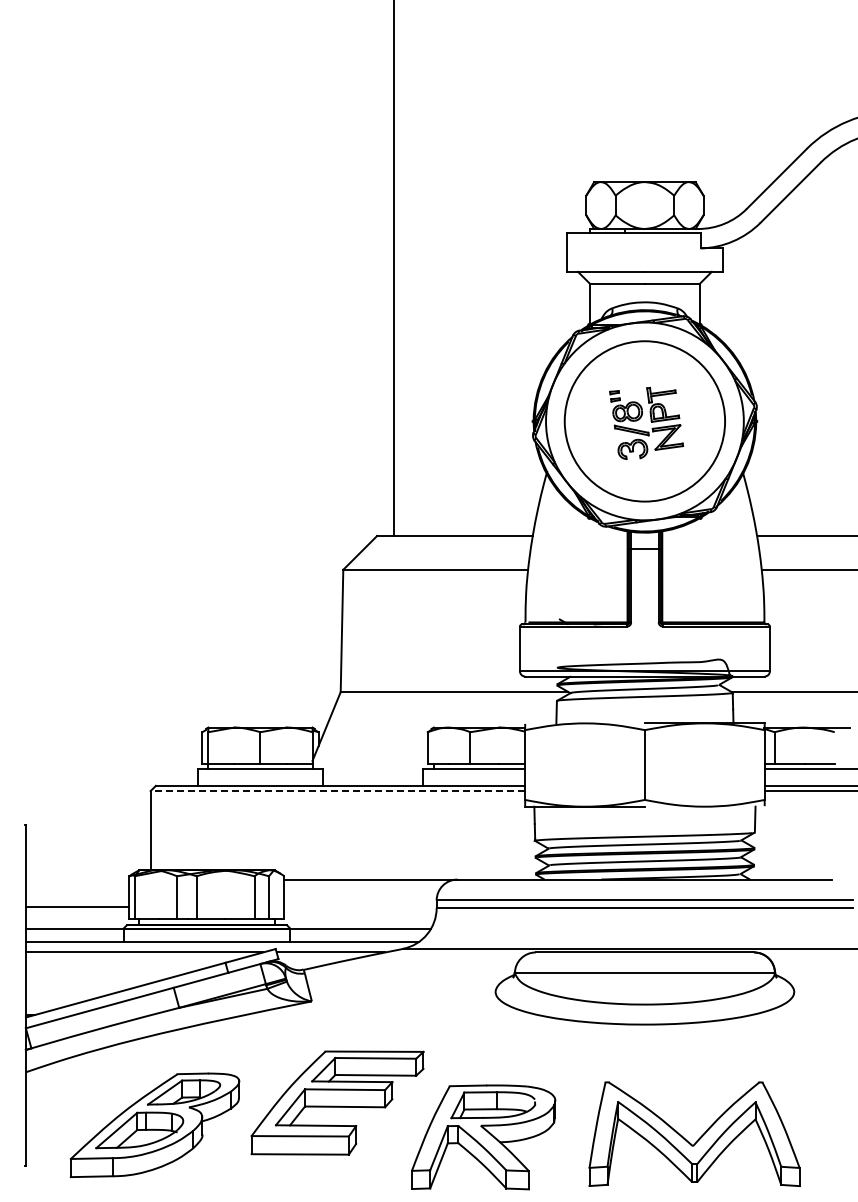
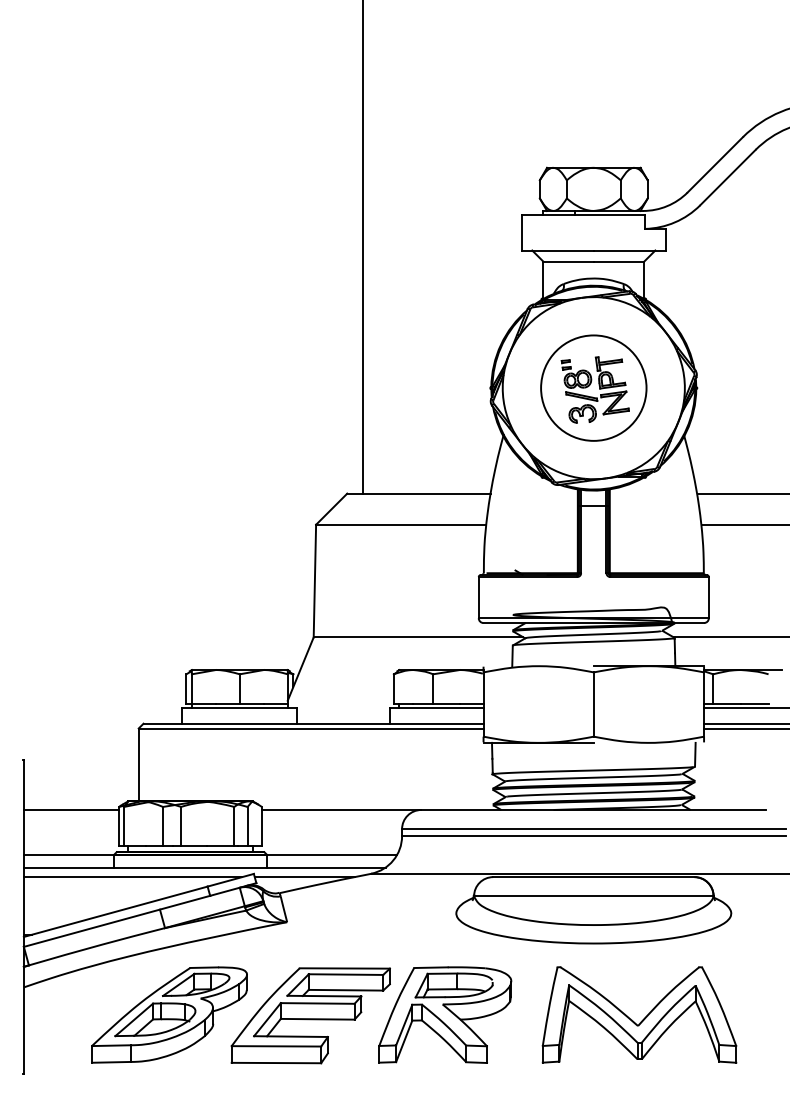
circle: (644, 421) -> (593, 388), size x0.71
line: (337, 791) -> (310, 728), dashed -> solid
line: (77, 906) -> (71, 809), moved
part: (155, 1124) -> (169, 1014), moved
part: (483, 1137) -> (445, 1015), moved
part: (699, 1137) -> (644, 1017), moved

